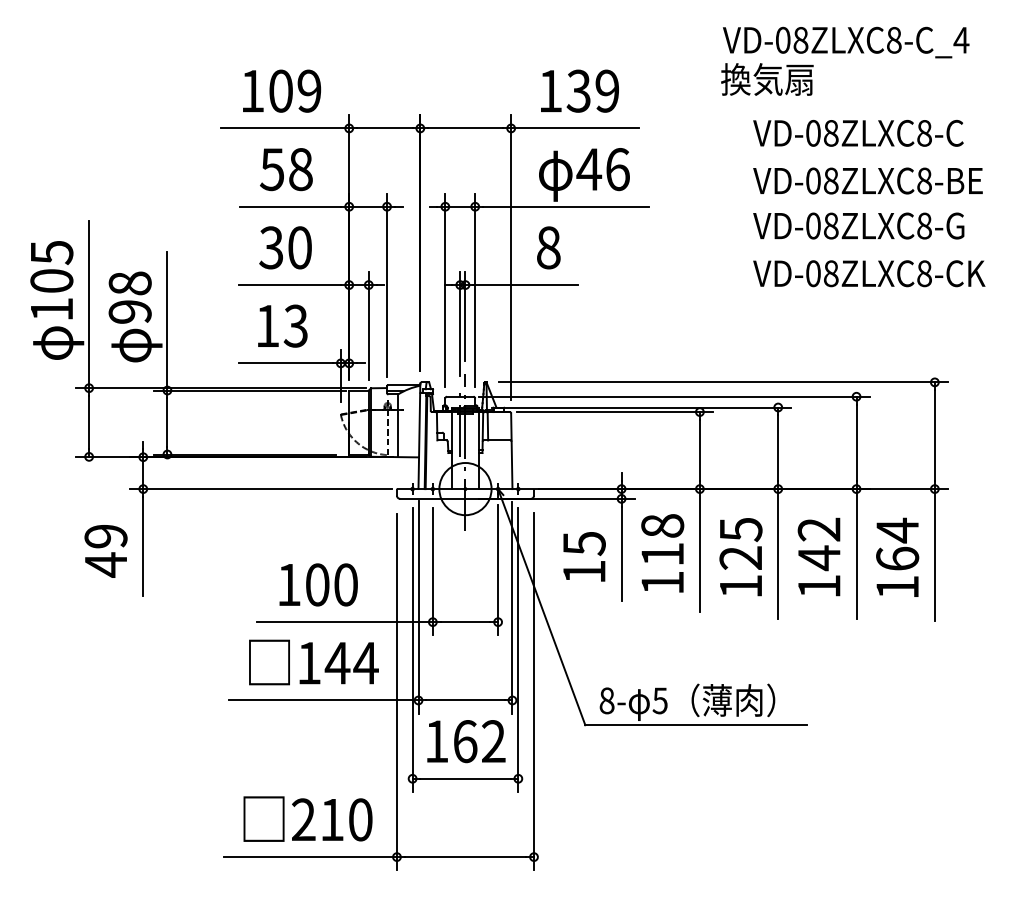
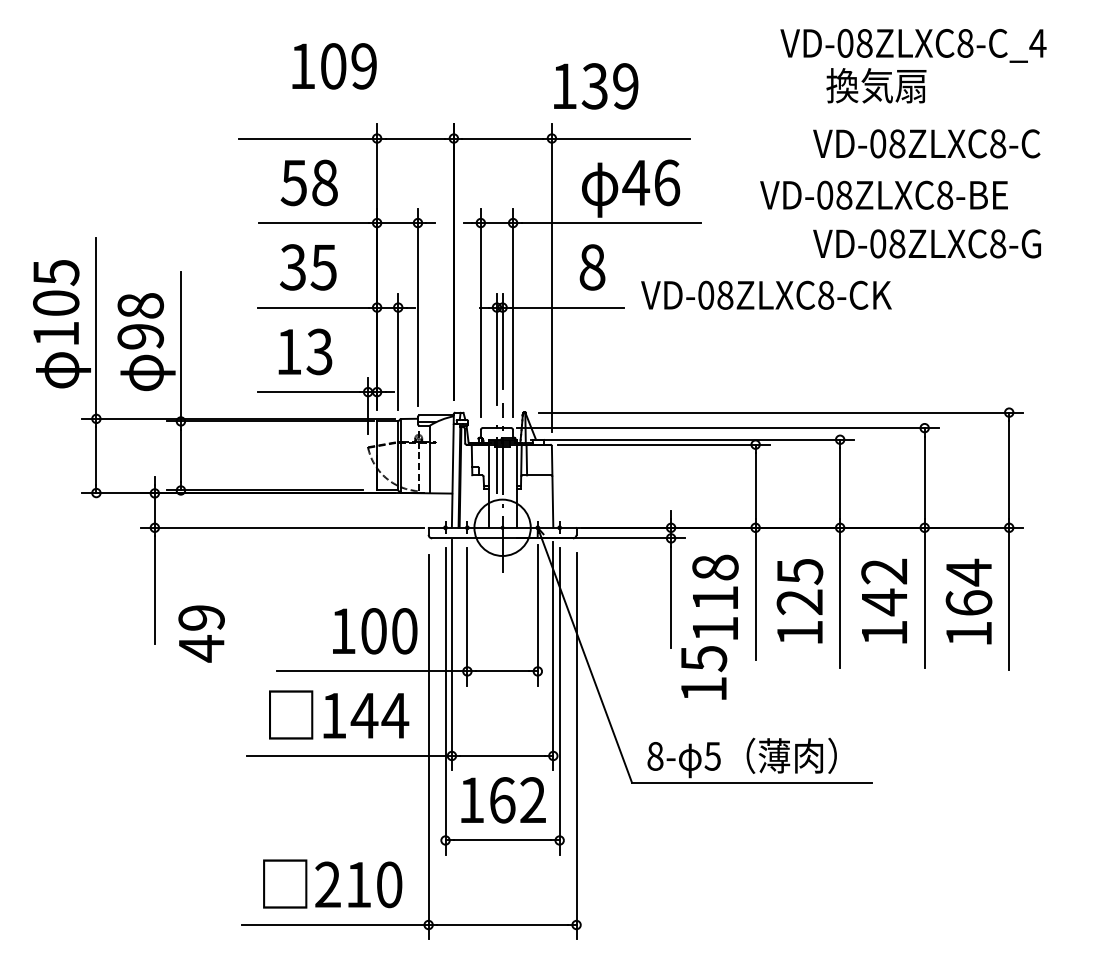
text: (767, 79) -> (876, 85), moved
text: (281, 91) -> (334, 66), moved
text: (580, 91) -> (596, 86), moved
text: (867, 180) -> (883, 194), moved
text: (299, 247) -> (323, 267), 30 -> 35
text: (869, 272) -> (766, 294), moved
text: (105, 550) -> (201, 633), moved
text: (584, 556) -> (704, 672), moved
text: (318, 585) -> (375, 631), moved

